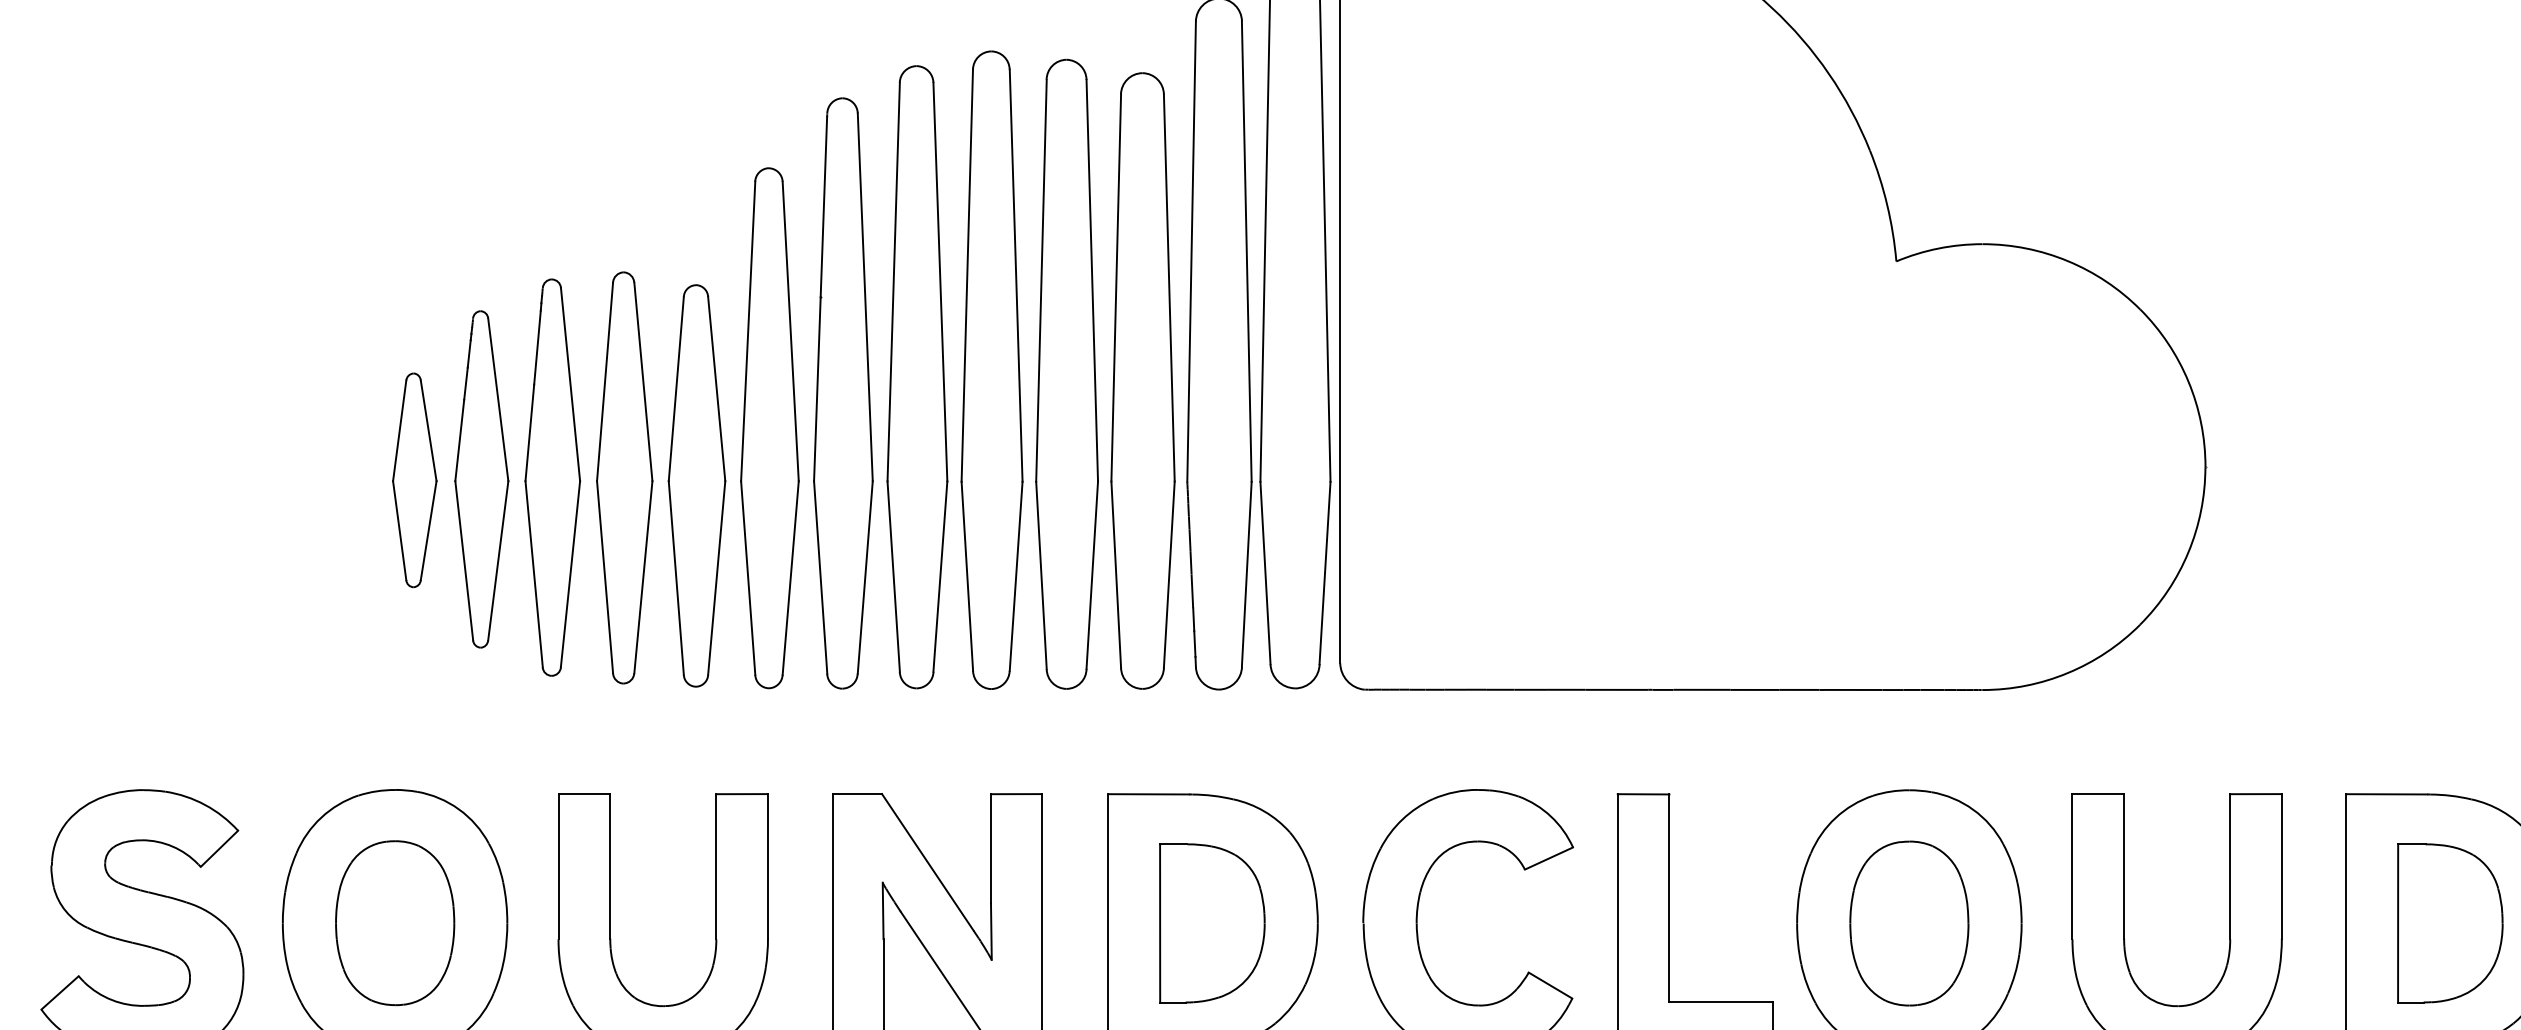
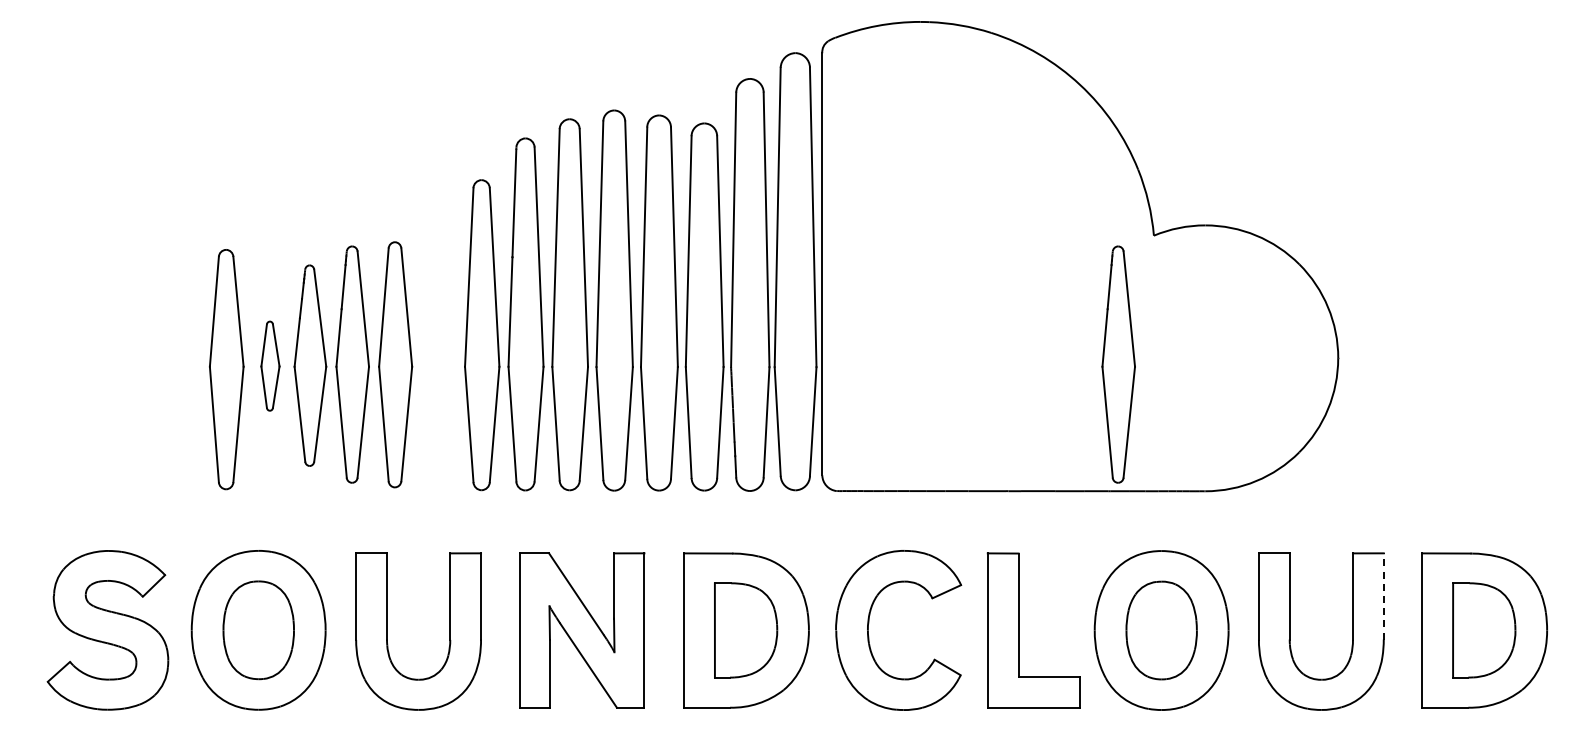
part: (1836, 477) -> (1118, 364), added
part: (414, 479) -> (270, 365), size x0.7
part: (696, 485) -> (226, 369), moved
line: (2281, 864) -> (1383, 595), solid -> dashed

